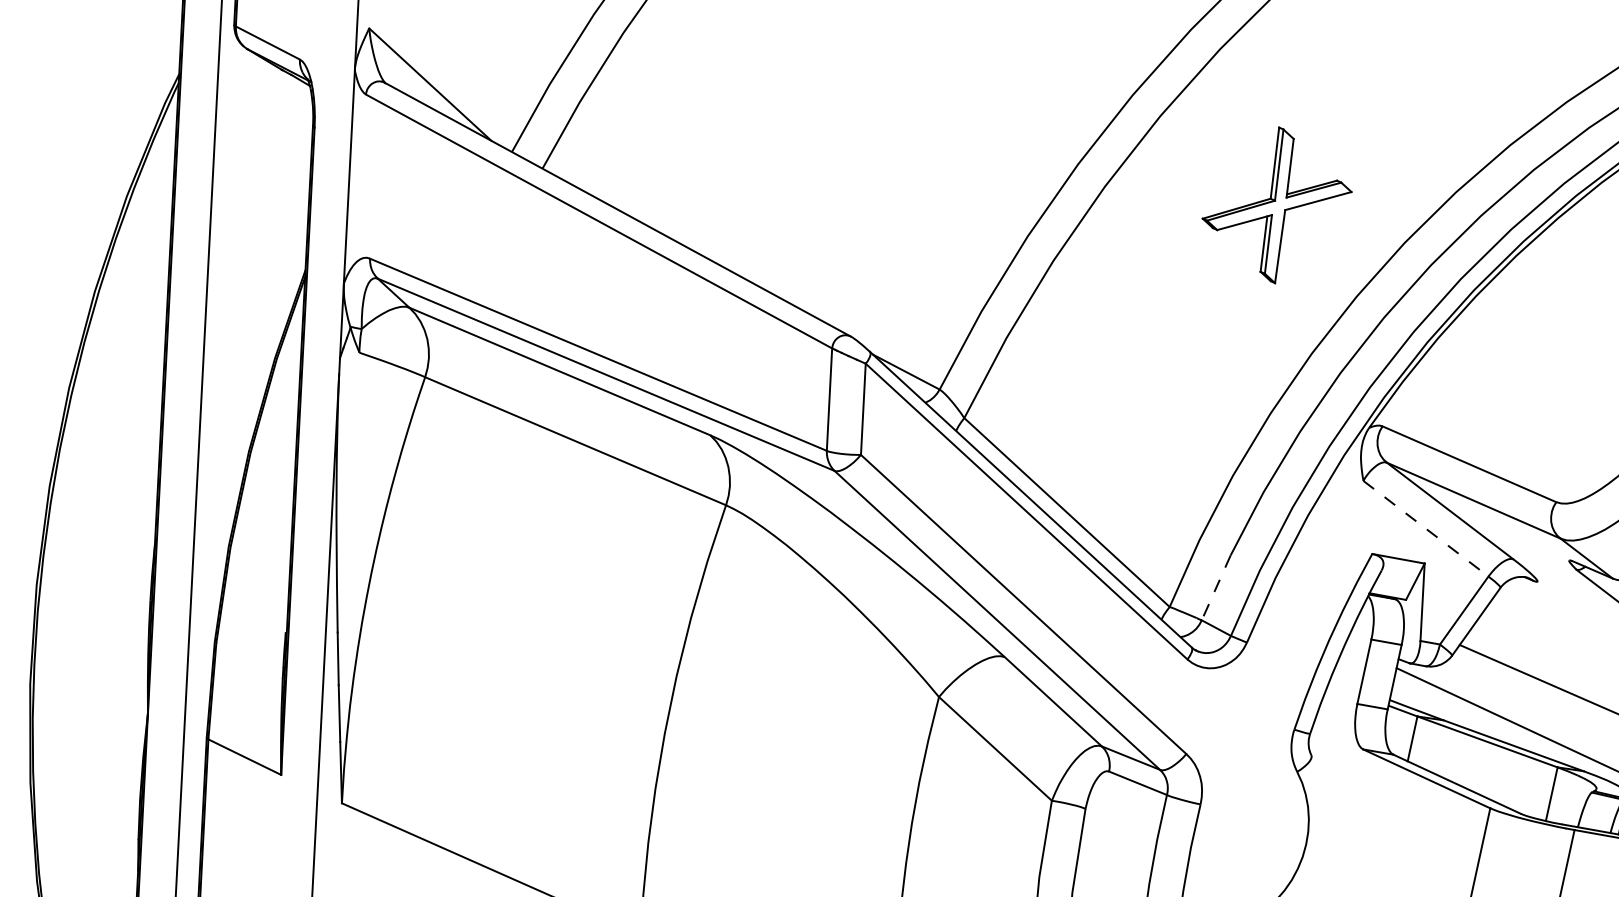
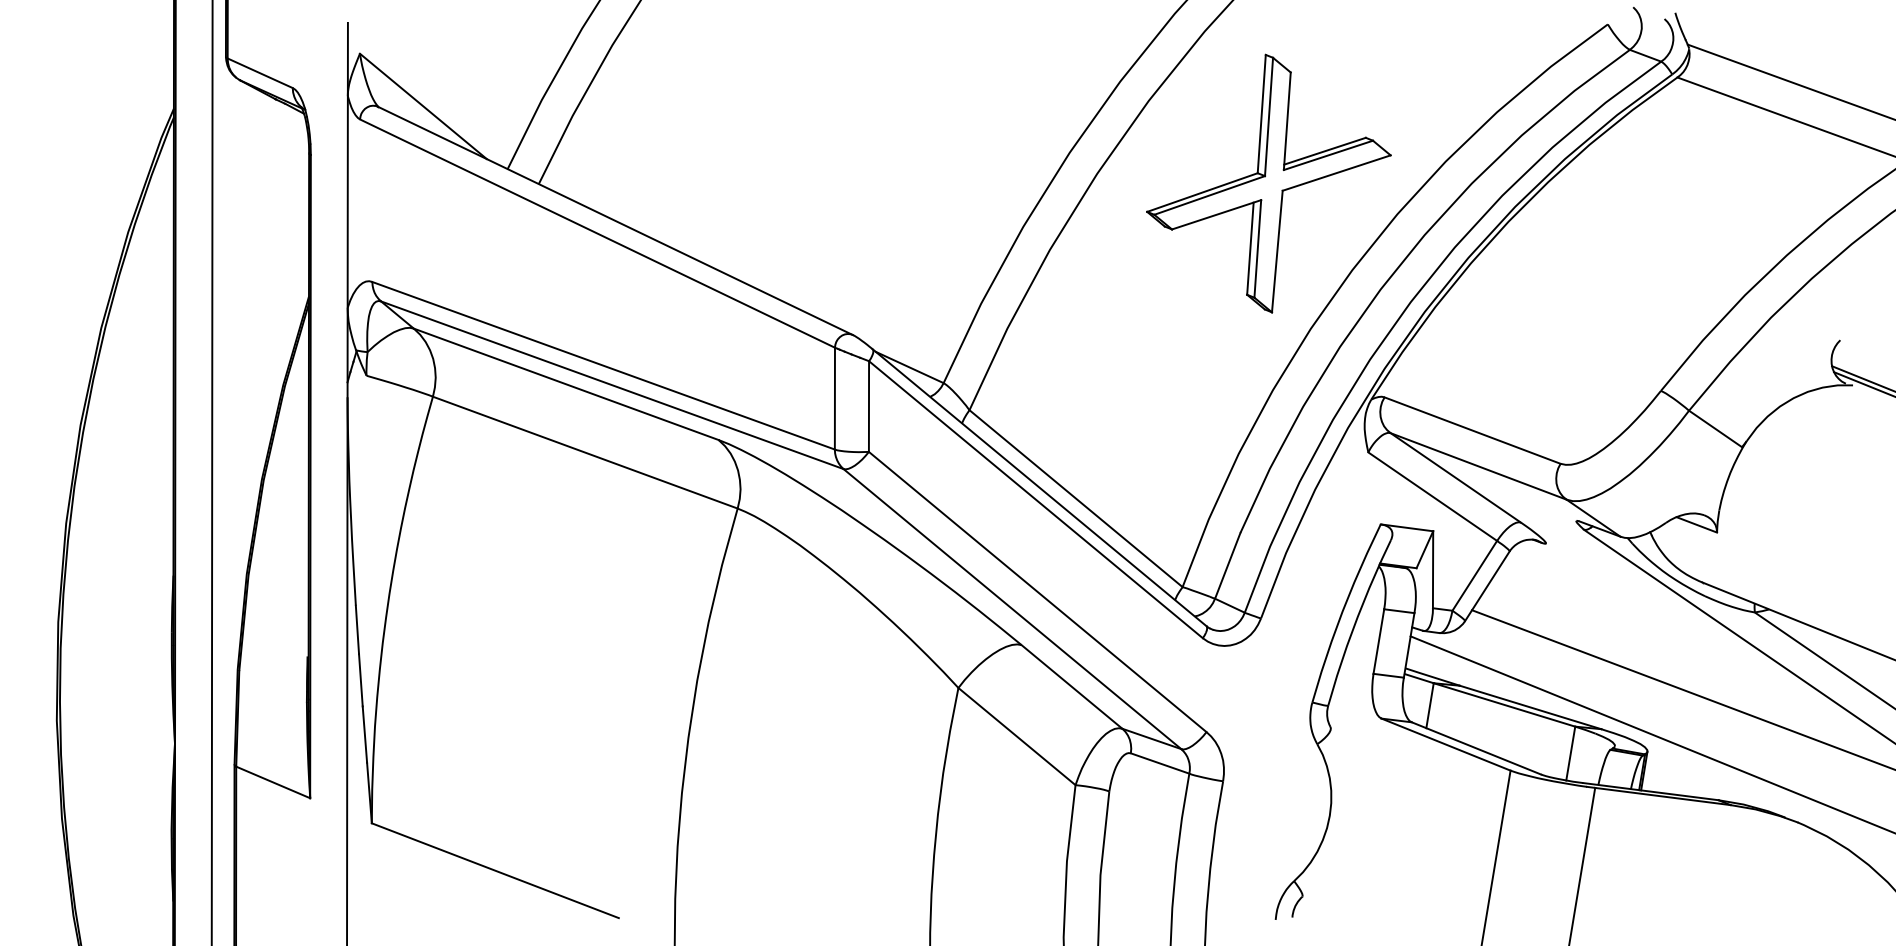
part: (1276, 205) -> (1268, 183), size x1.67
line: (1426, 528) -> (1433, 496), dashed -> solid
line: (1215, 588) -> (1227, 566), dashed -> solid

